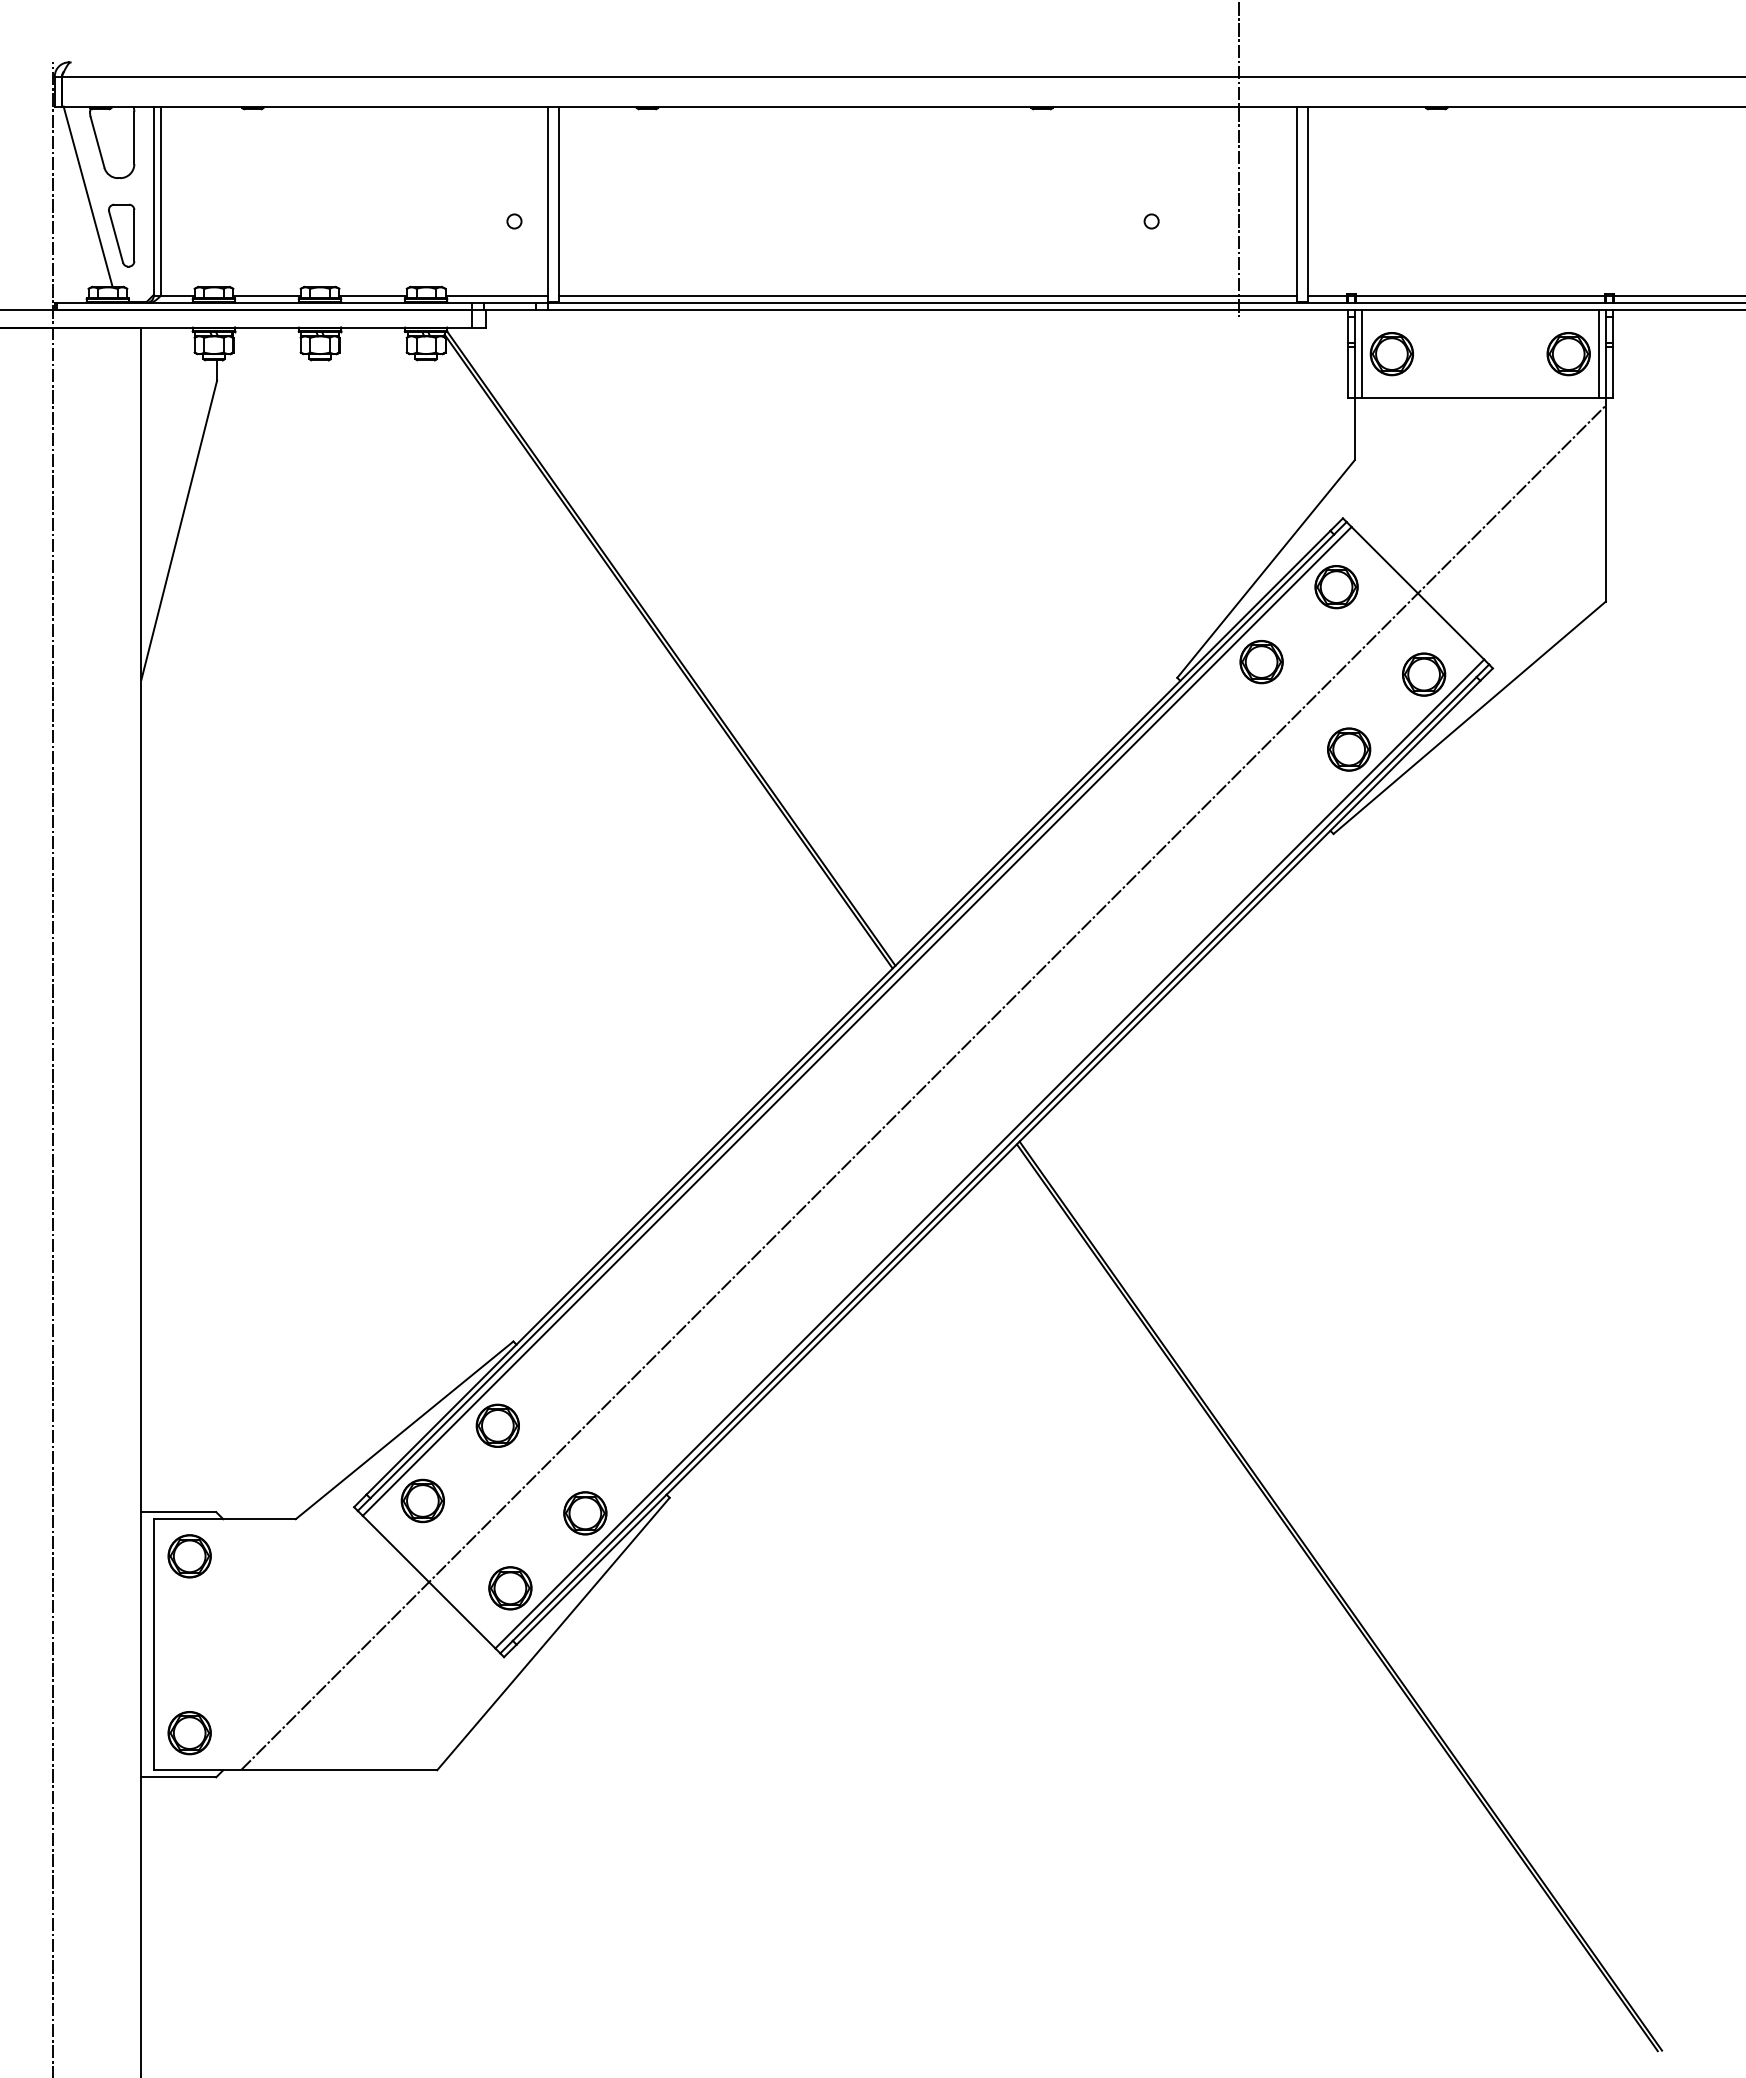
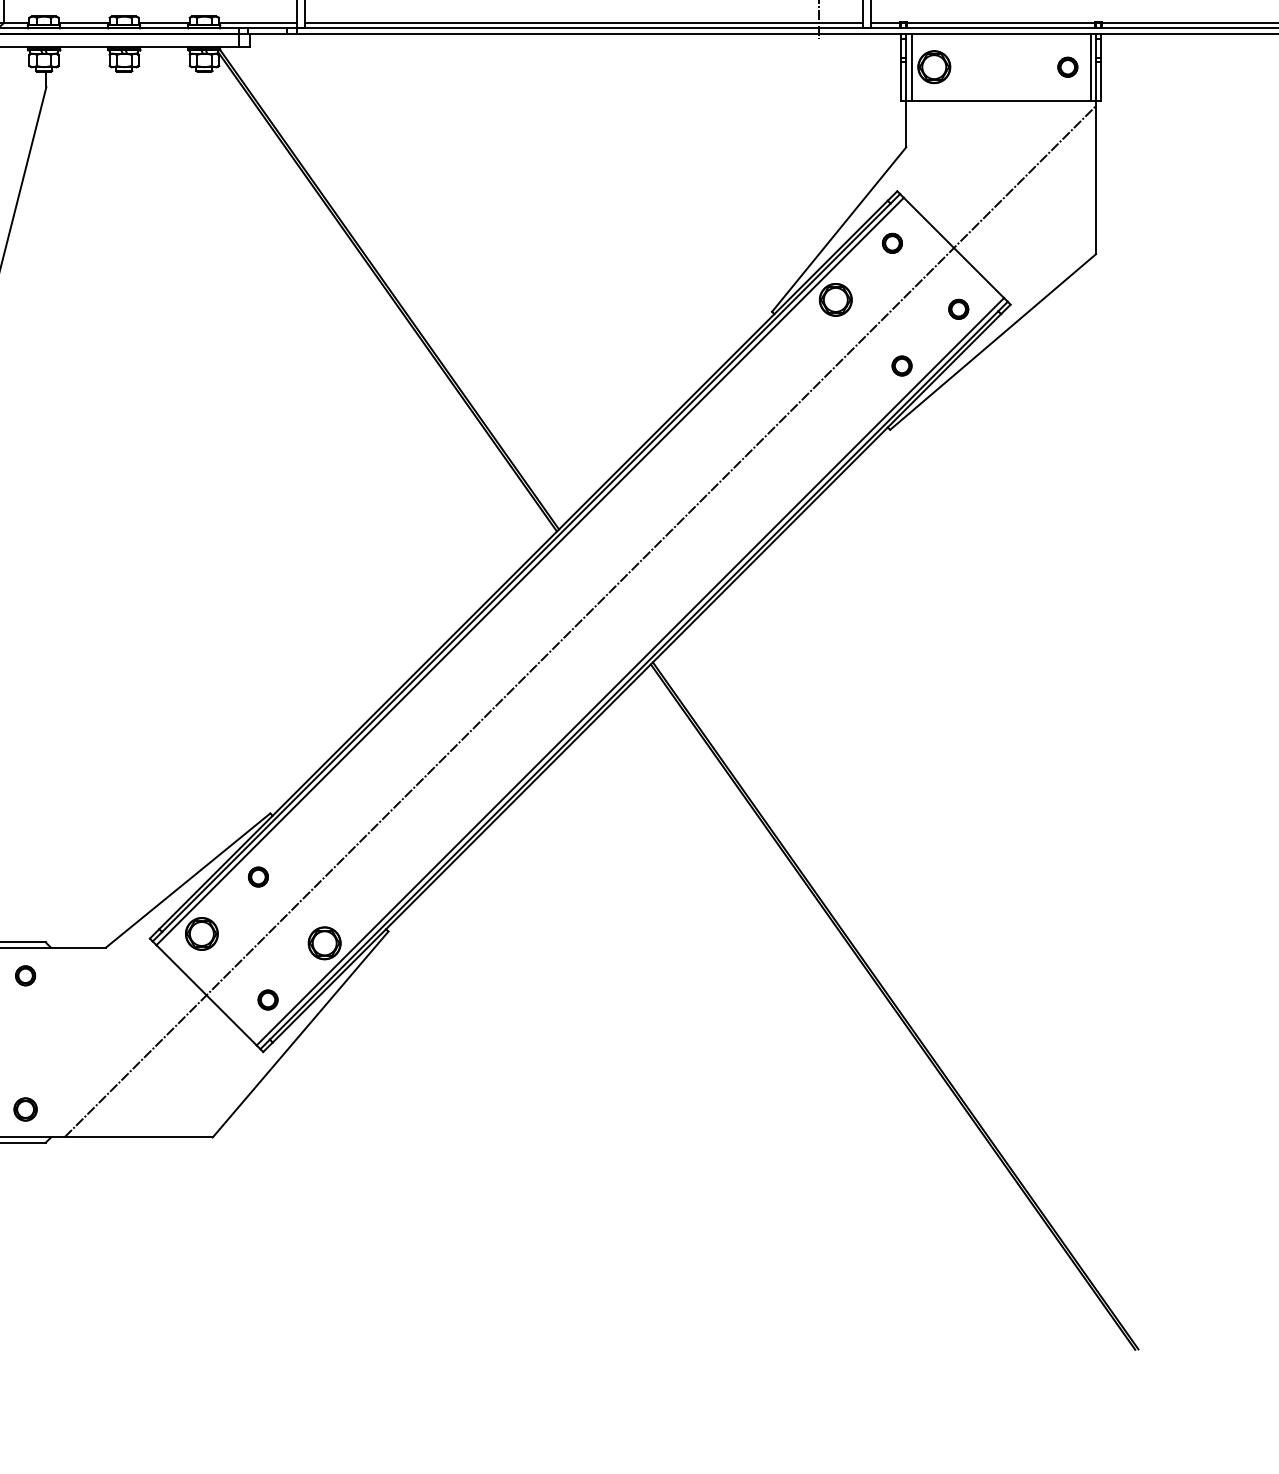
part: (1568, 354) -> (1067, 67), size x0.6
part: (1336, 587) -> (892, 243), size x0.6
part: (1424, 674) -> (958, 309), size x0.6
part: (1349, 749) -> (902, 366), size x0.6
part: (497, 1425) -> (258, 876), size x0.6
part: (189, 1556) -> (25, 975), size x0.6
part: (510, 1588) -> (268, 1000), size x0.6
part: (189, 1733) -> (25, 1109), size x0.7

